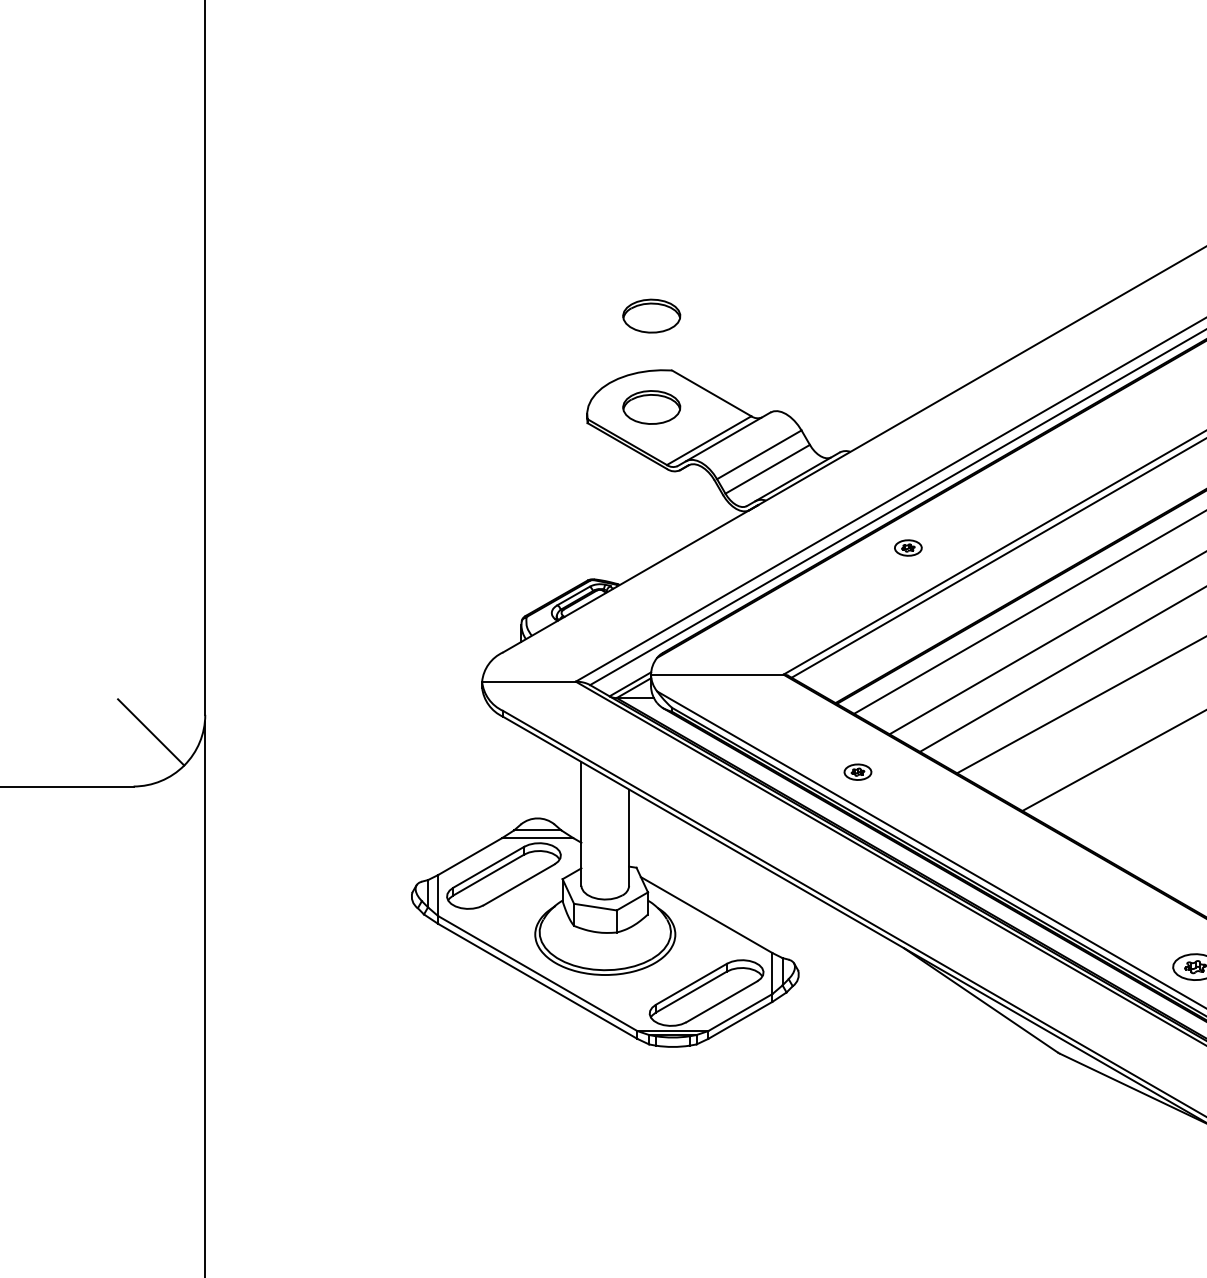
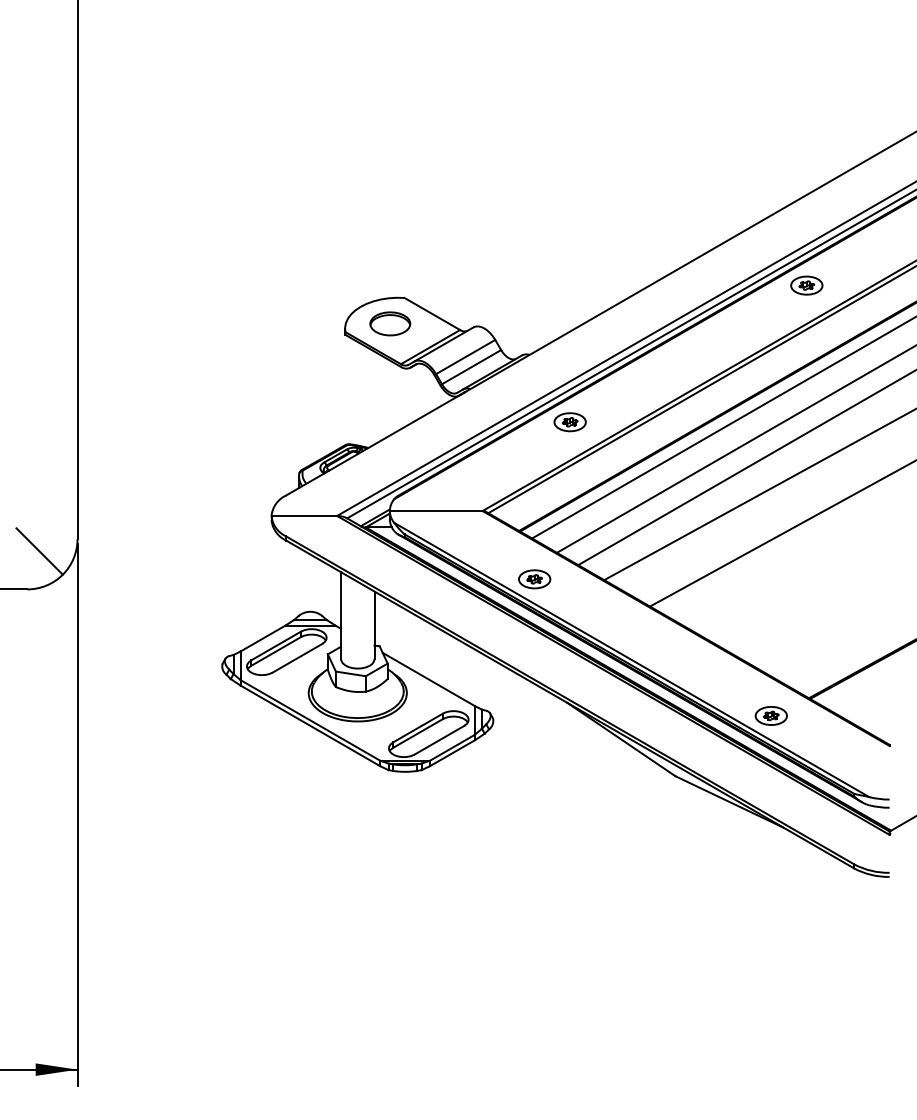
part: (651, 315) -> (390, 259), removed
part: (907, 548) -> (569, 422), size x1.67
part: (857, 772) -> (534, 579), size x1.67

